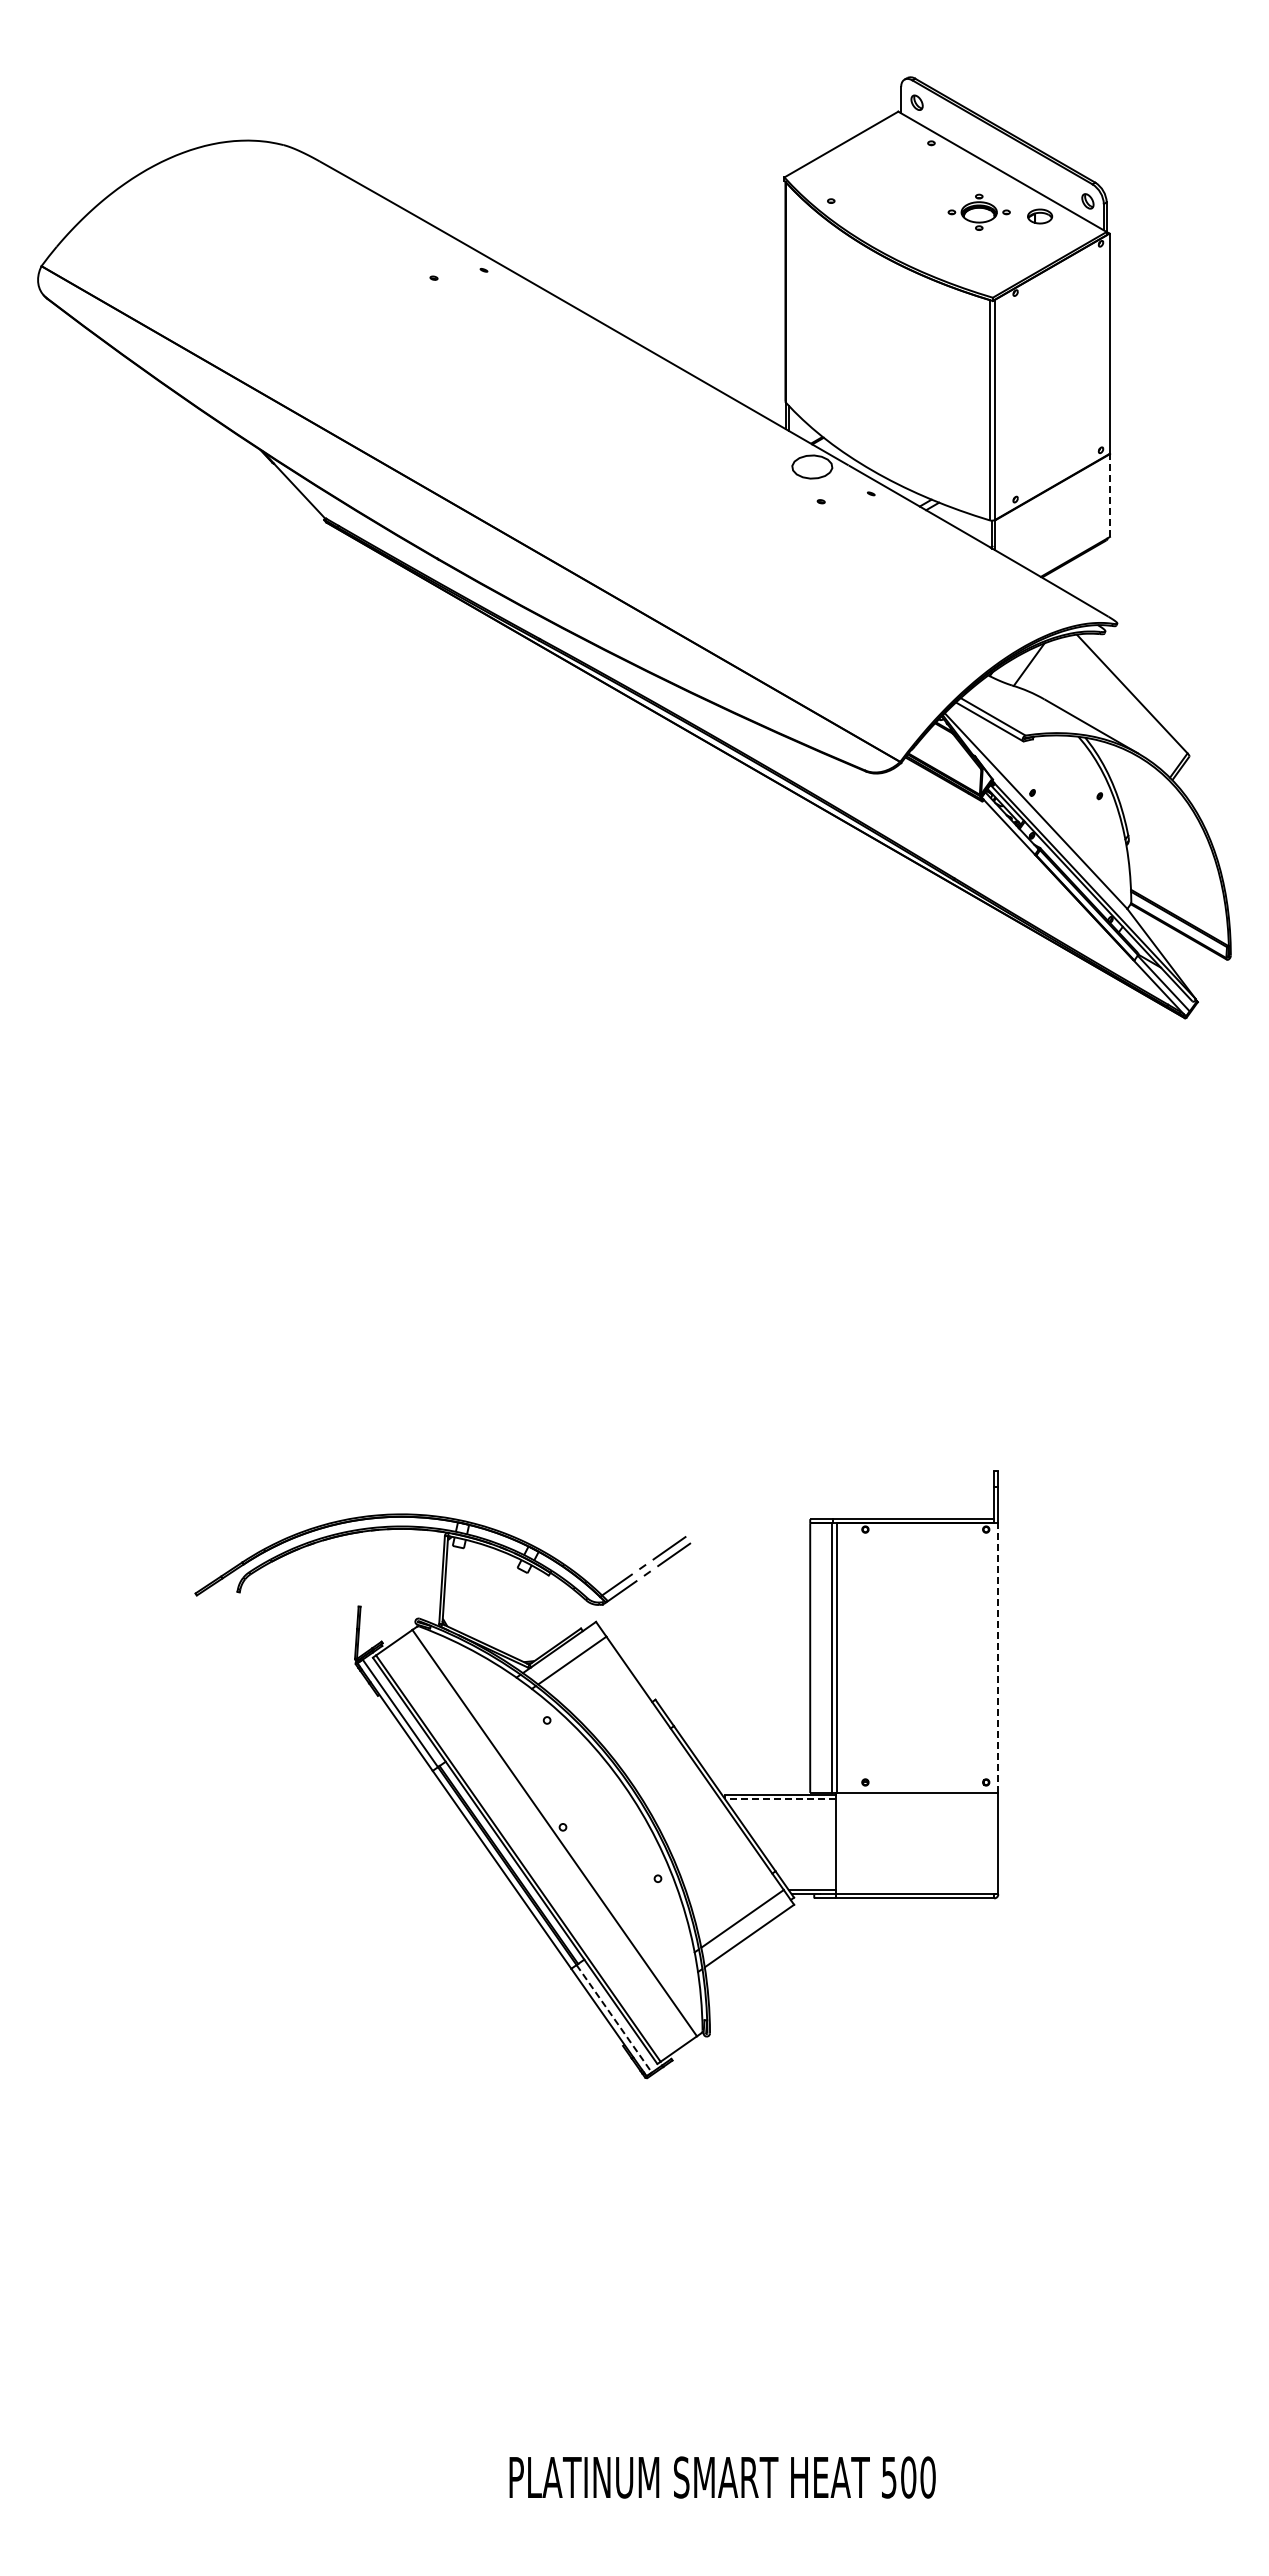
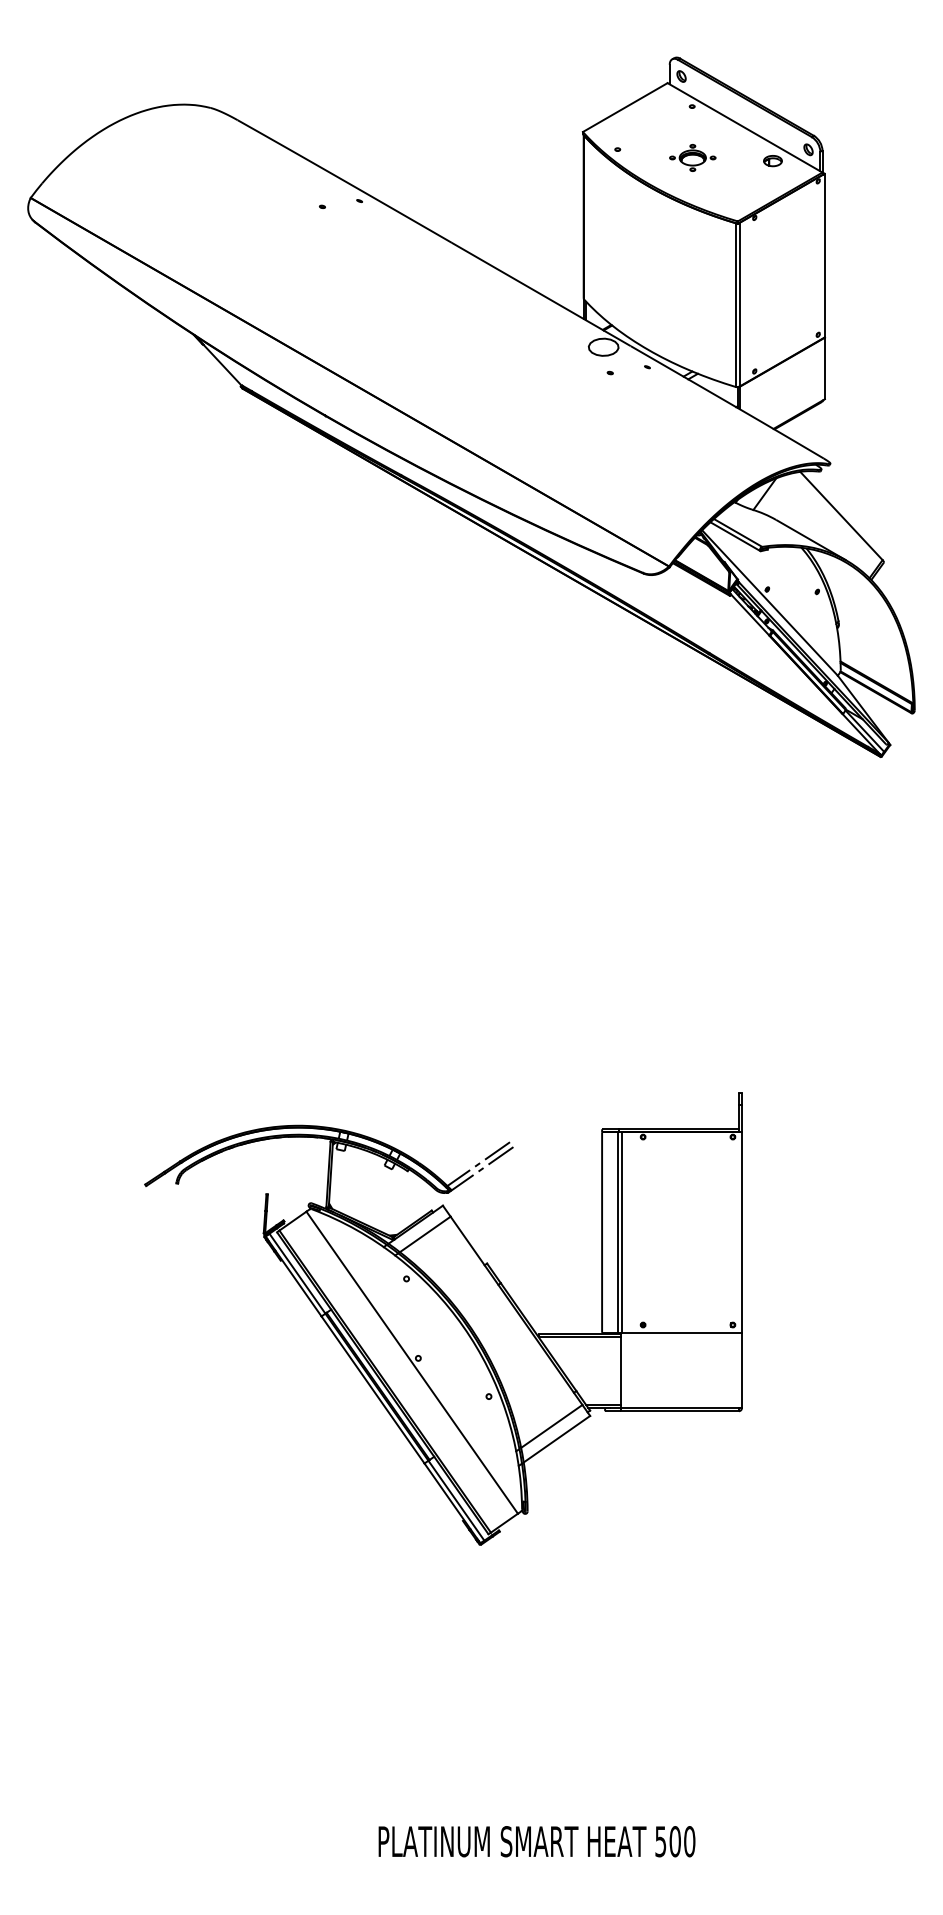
part: (978, 211) -> (692, 157), moved
line: (1109, 495) -> (824, 368), dashed -> solid
line: (998, 1658) -> (742, 1232), dashed -> solid
line: (780, 1799) -> (580, 1337), dashed -> solid
line: (614, 2018) -> (456, 1500), dashed -> solid

